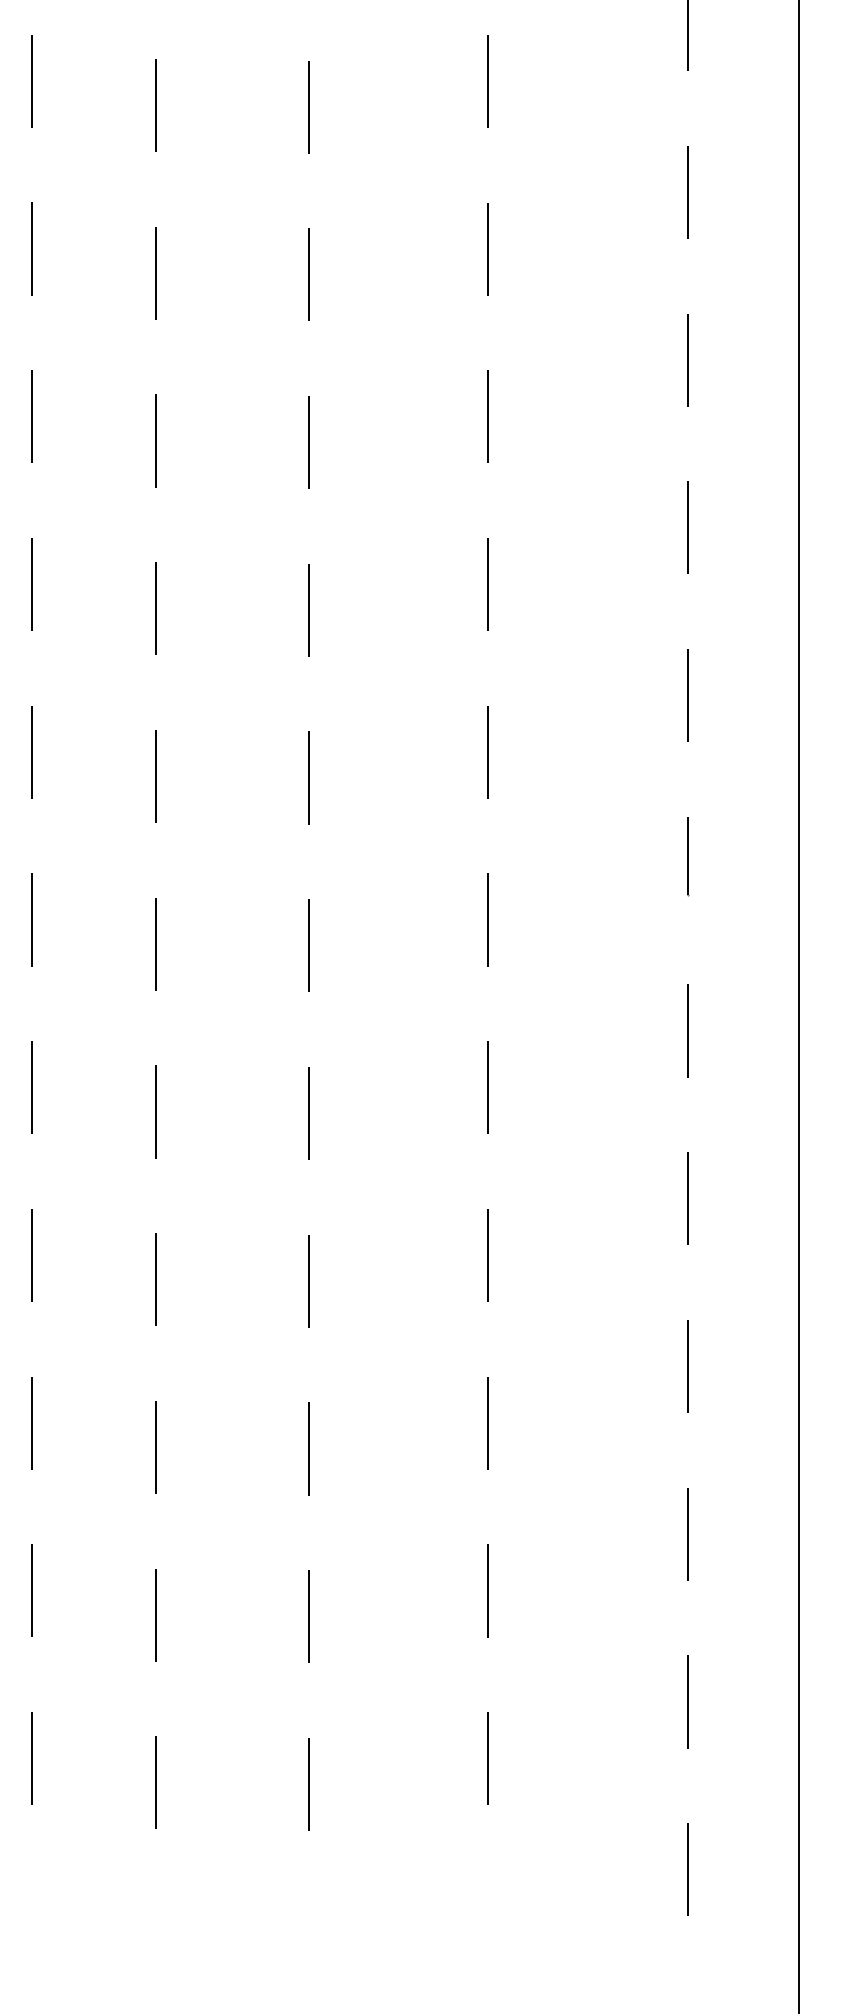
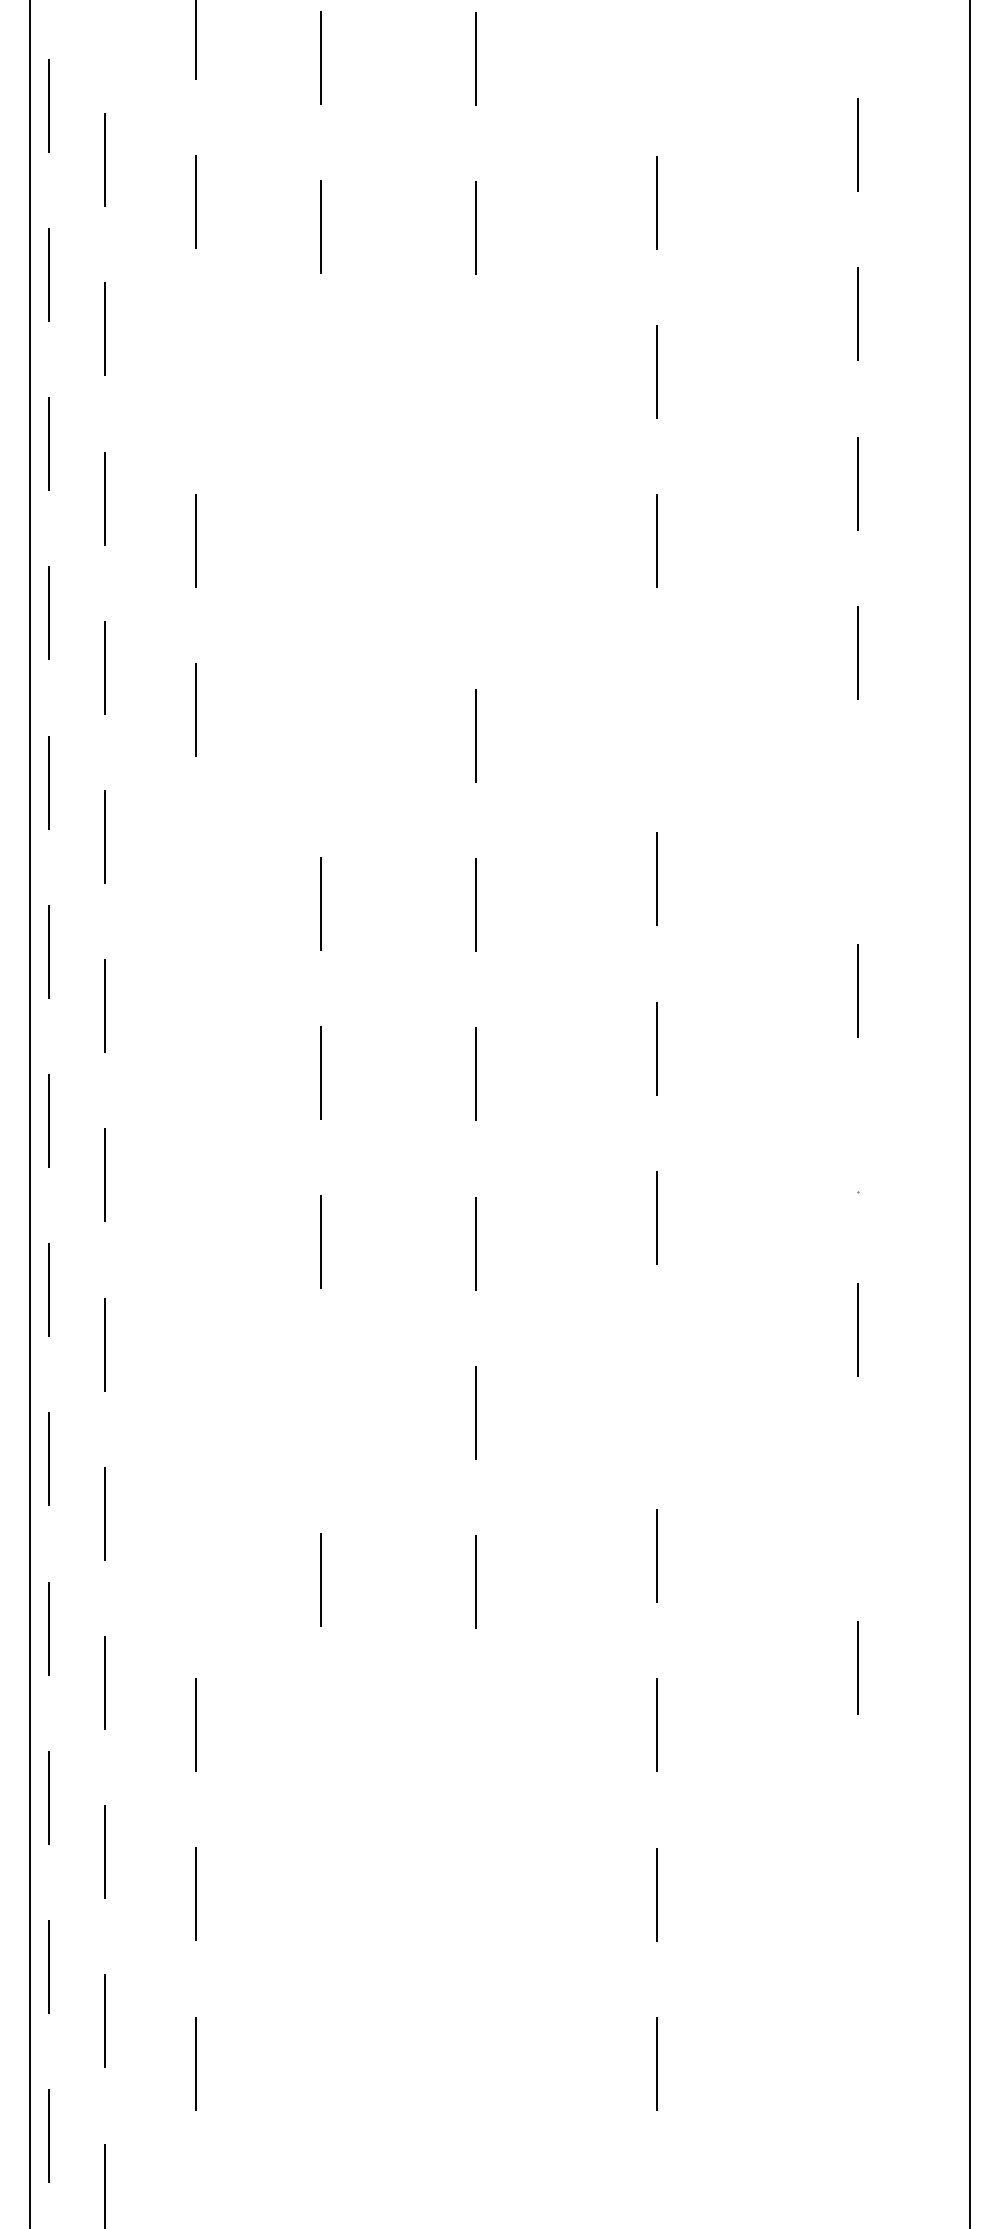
line: (32, 81) -> (196, 371), removed
line: (156, 105) -> (321, 396), removed
line: (309, 106) -> (476, 397), removed
line: (156, 273) -> (321, 565), removed
line: (309, 274) -> (476, 566), removed
line: (488, 417) -> (656, 710), removed
line: (156, 441) -> (321, 734), removed
line: (688, 528) -> (858, 822), removed
line: (32, 584) -> (196, 879), removed
line: (32, 752) -> (196, 1048), removed
line: (688, 855) -> (858, 1152), removed
line: (32, 919) -> (196, 1217), removed
line: (32, 1087) -> (196, 1386), removed
line: (488, 1087) -> (656, 1386), removed
line: (156, 1112) -> (321, 1411), removed
line: (688, 1198) -> (858, 1498), removed
line: (31, 1254) -> (195, 1555), removed
line: (156, 1447) -> (321, 1749), removed
line: (309, 1449) -> (476, 1751), removed
line: (688, 1534) -> (858, 1837), removed
line: (156, 1614) -> (321, 1918), removed
line: (309, 1616) -> (476, 1920), removed
line: (687, 1700) -> (857, 2005), removed
line: (156, 1783) -> (321, 2088), removed
line: (309, 1784) -> (476, 2089), removed
line: (688, 1869) -> (858, 2175), removed

